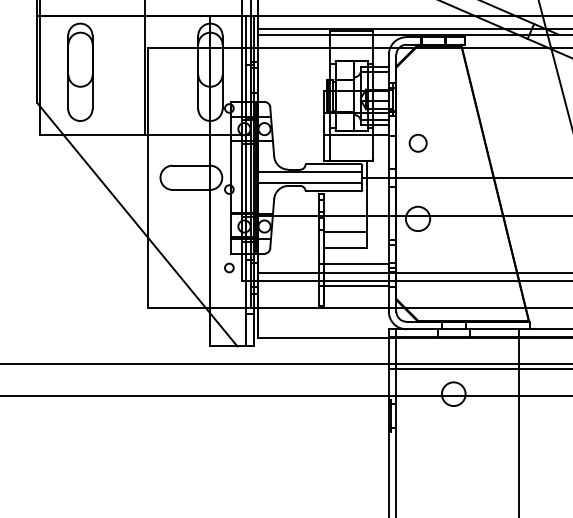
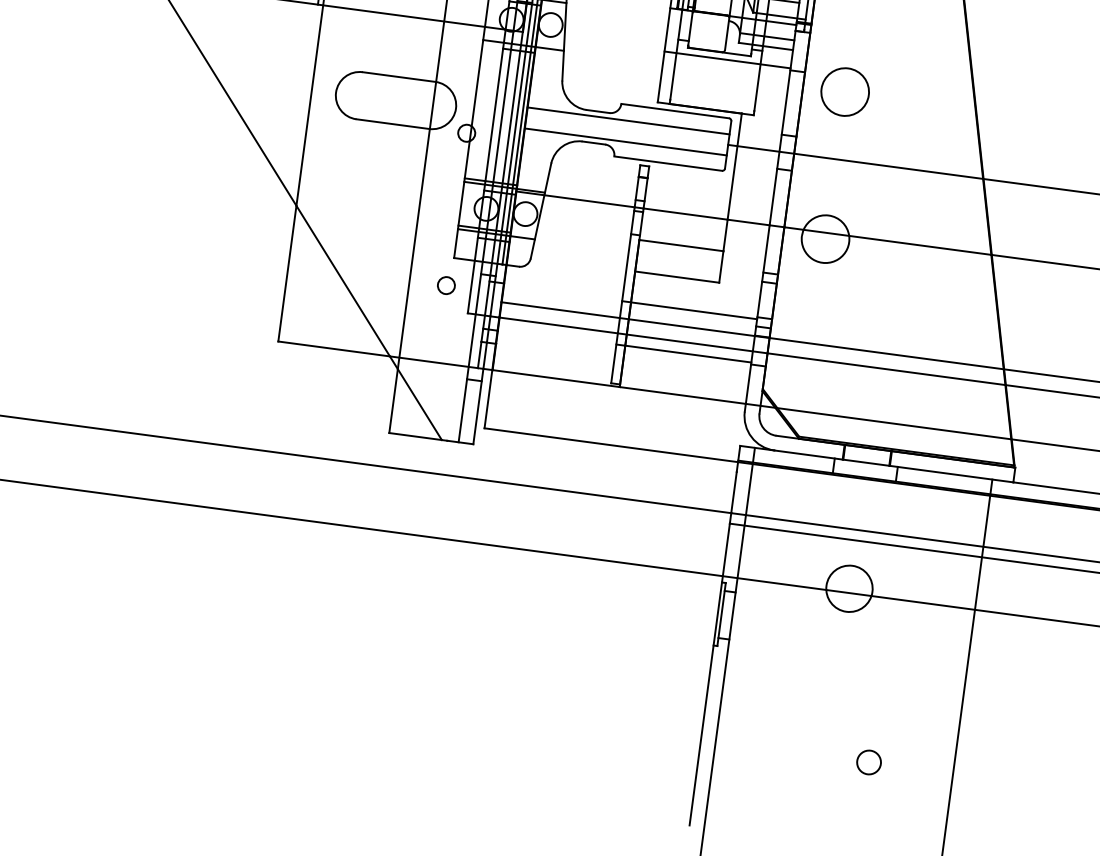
circle: (418, 143) -> (845, 92), size x1.43
circle: (475, 480) -> (869, 762), added

